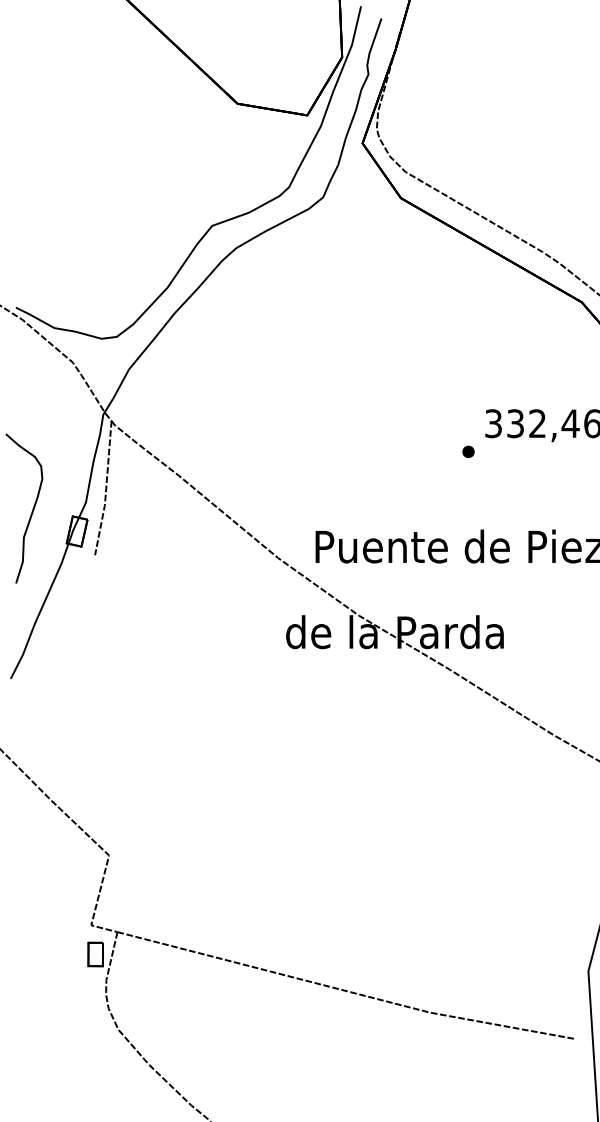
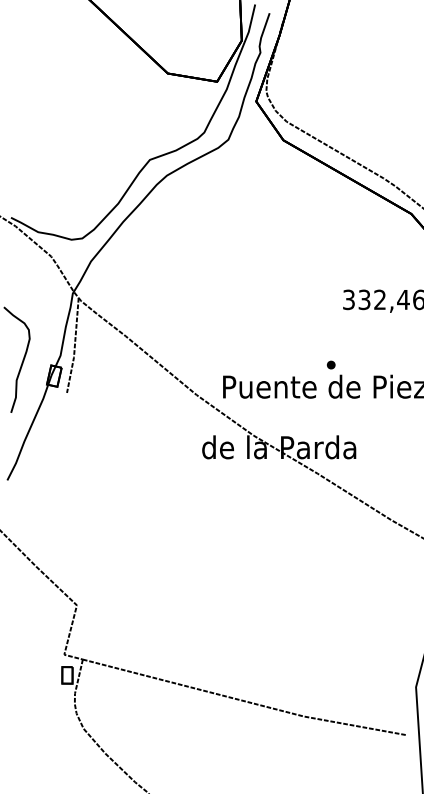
part: (468, 451) -> (331, 364), moved

